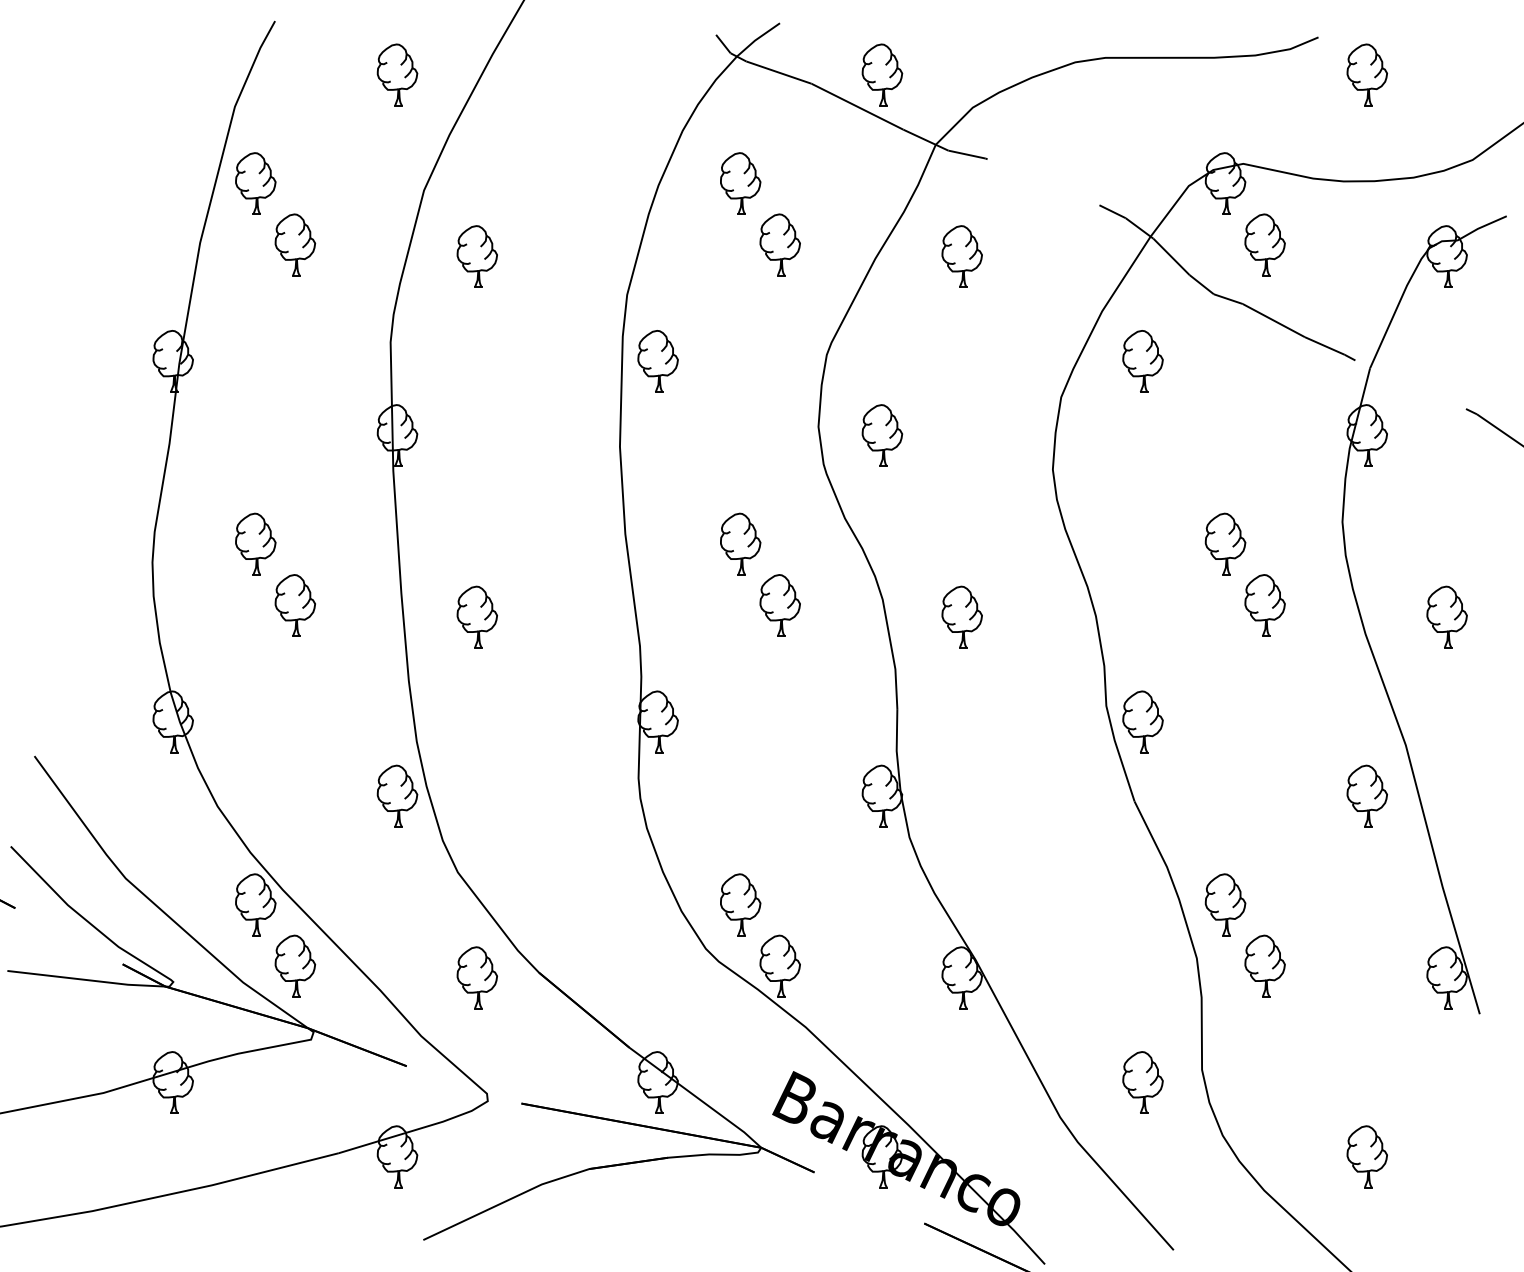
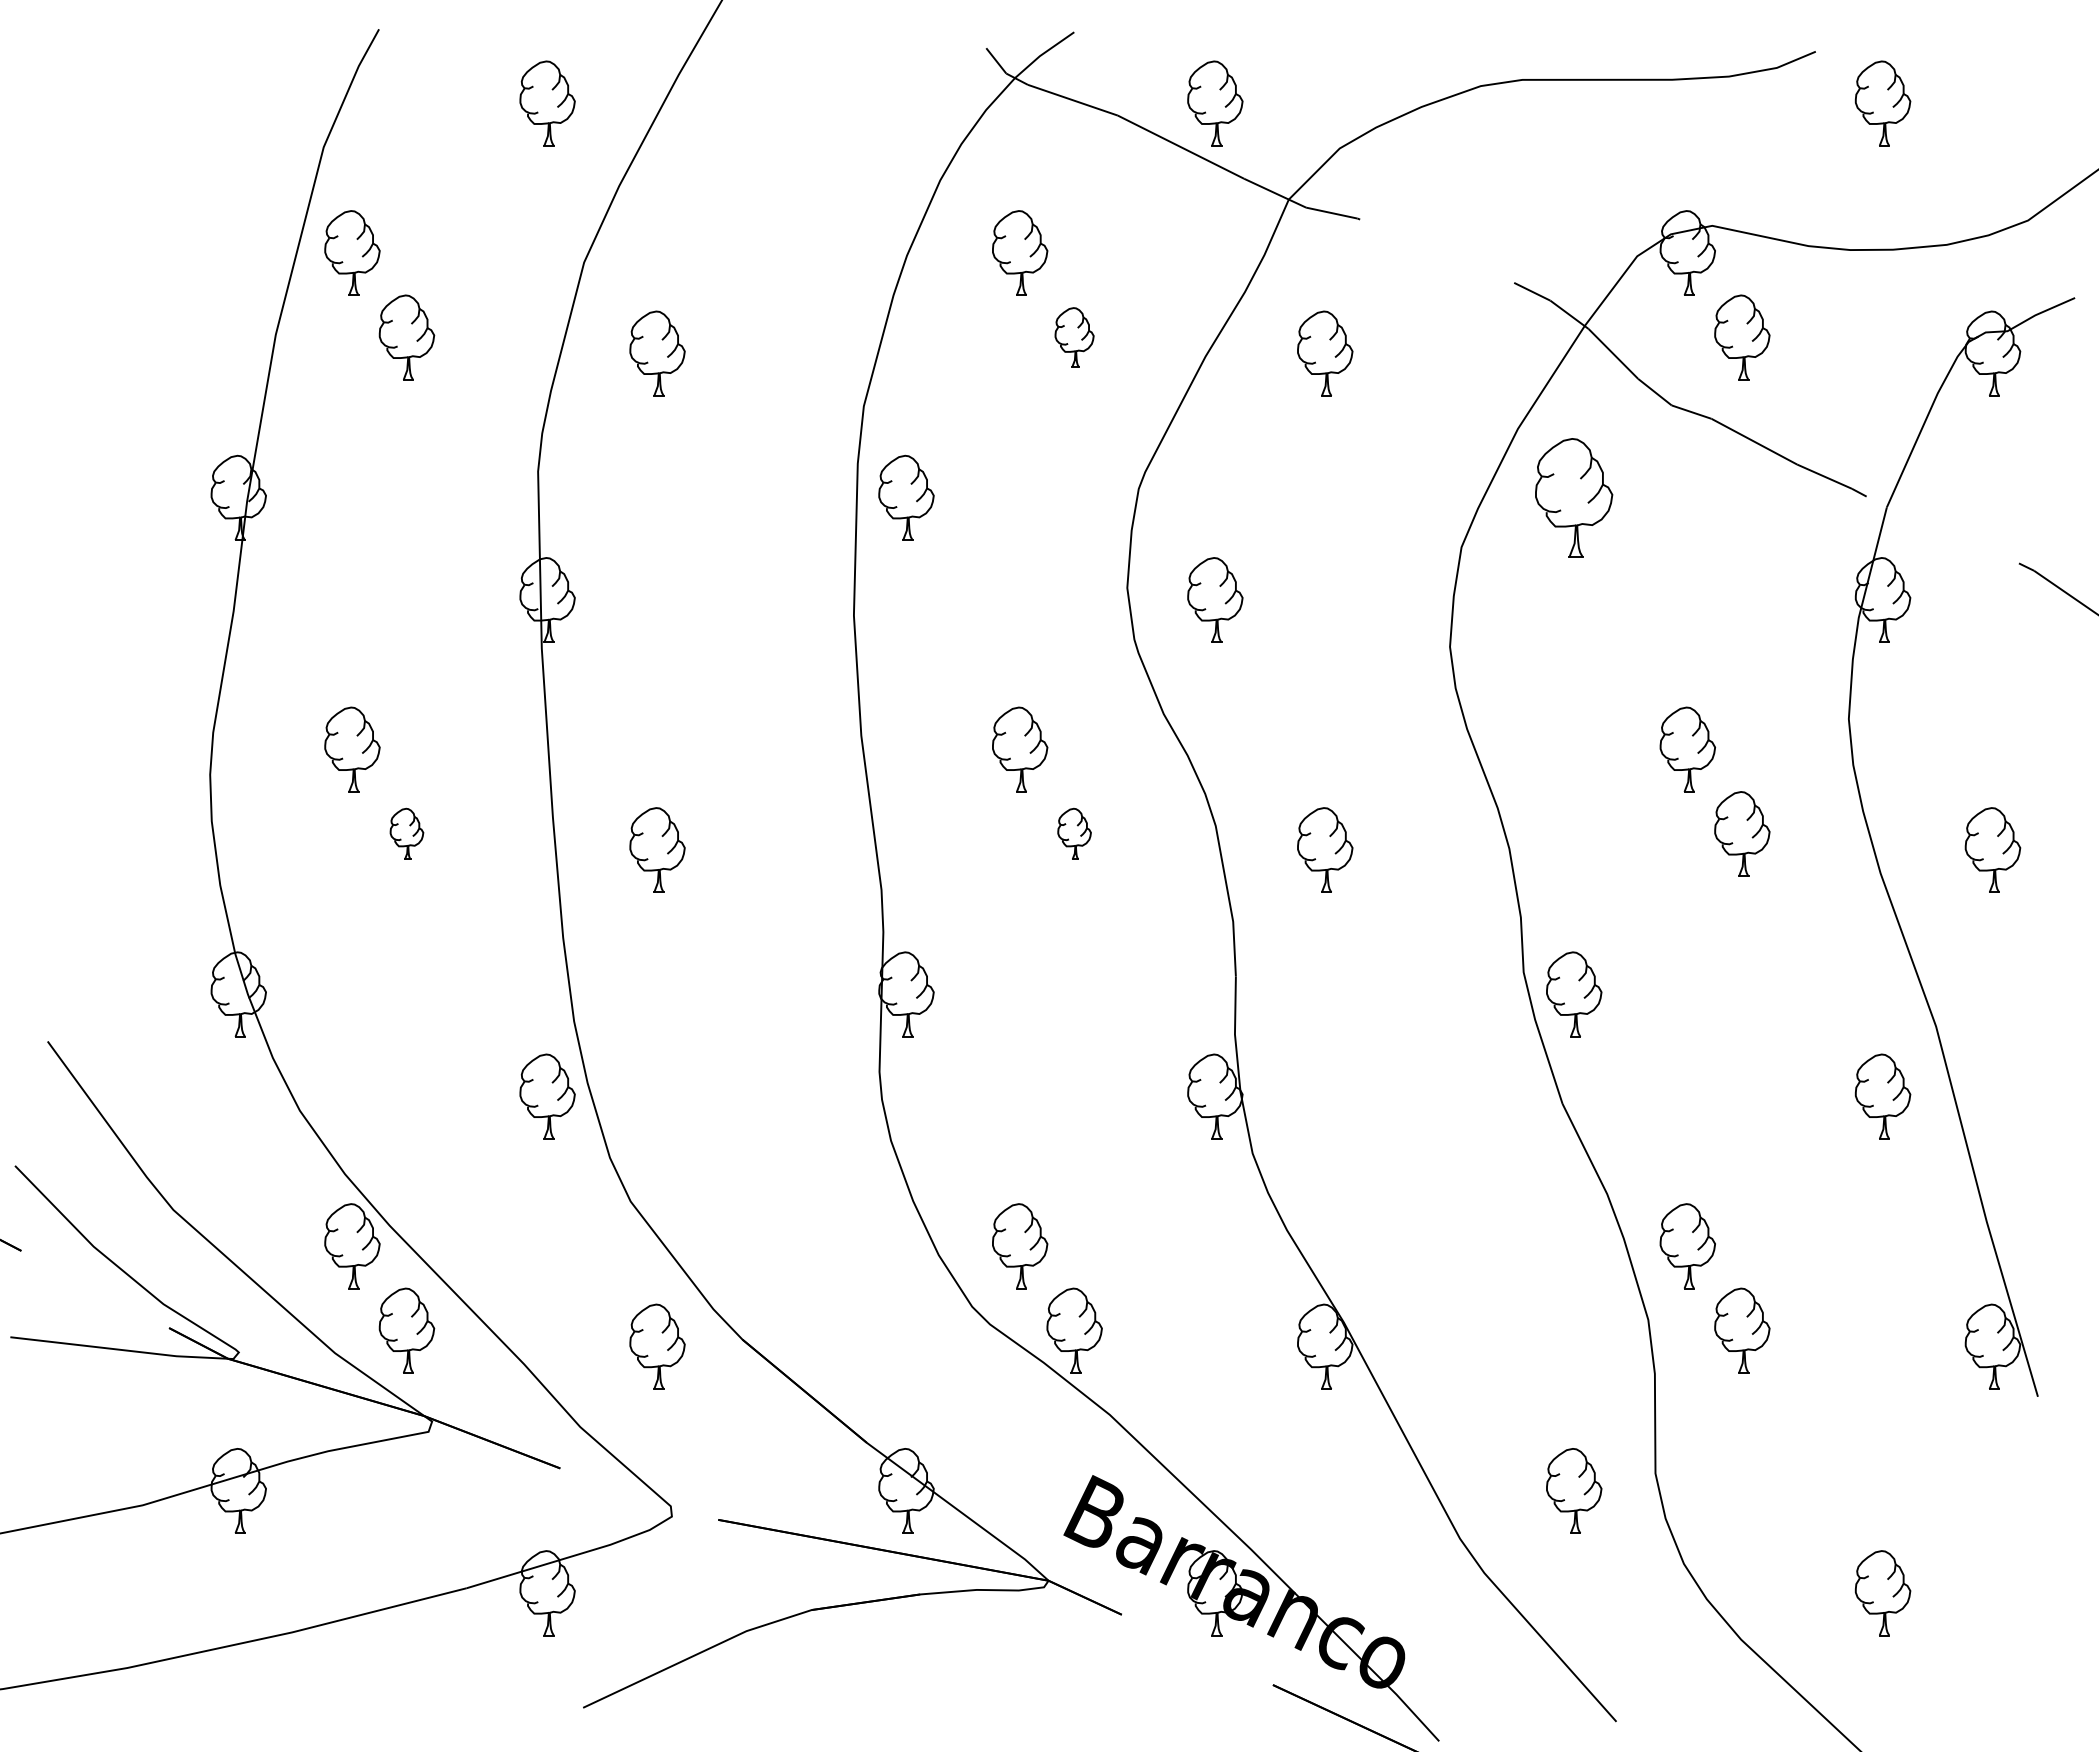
part: (780, 244) -> (1074, 337), size x0.7
part: (1143, 361) -> (1574, 497), size x1.4
part: (295, 605) -> (406, 833), size x0.6
part: (780, 605) -> (1074, 833), size x0.6

